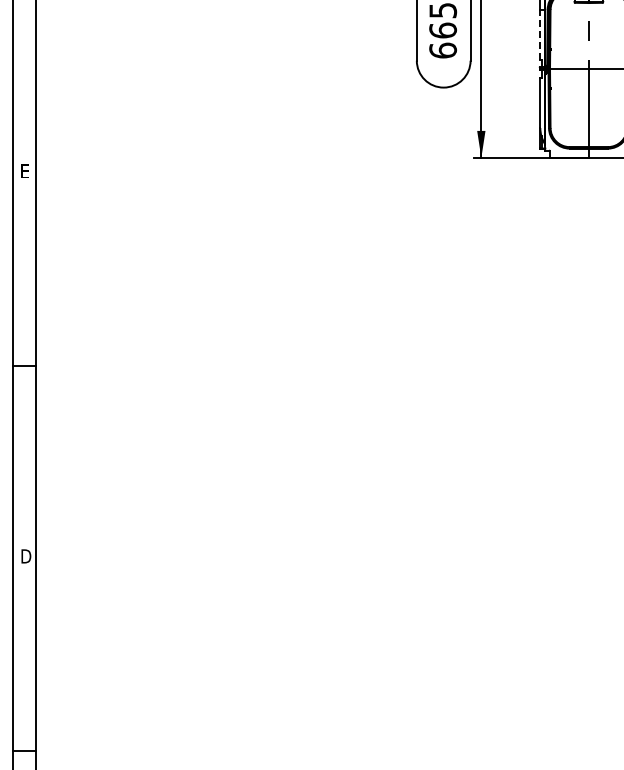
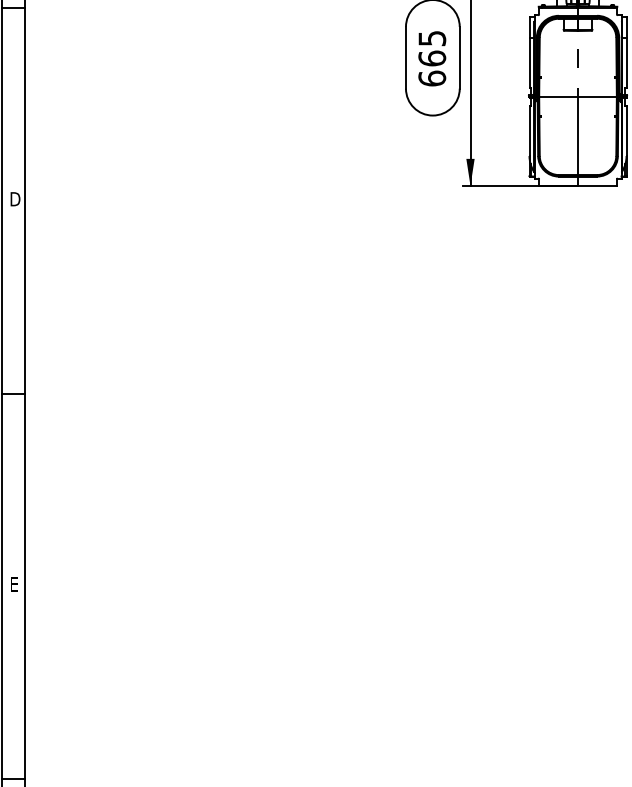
line: (540, 34) -> (529, 62), dashed -> solid
text: (26, 171) -> (15, 199), E -> D
text: (26, 556) -> (15, 584), D -> E

